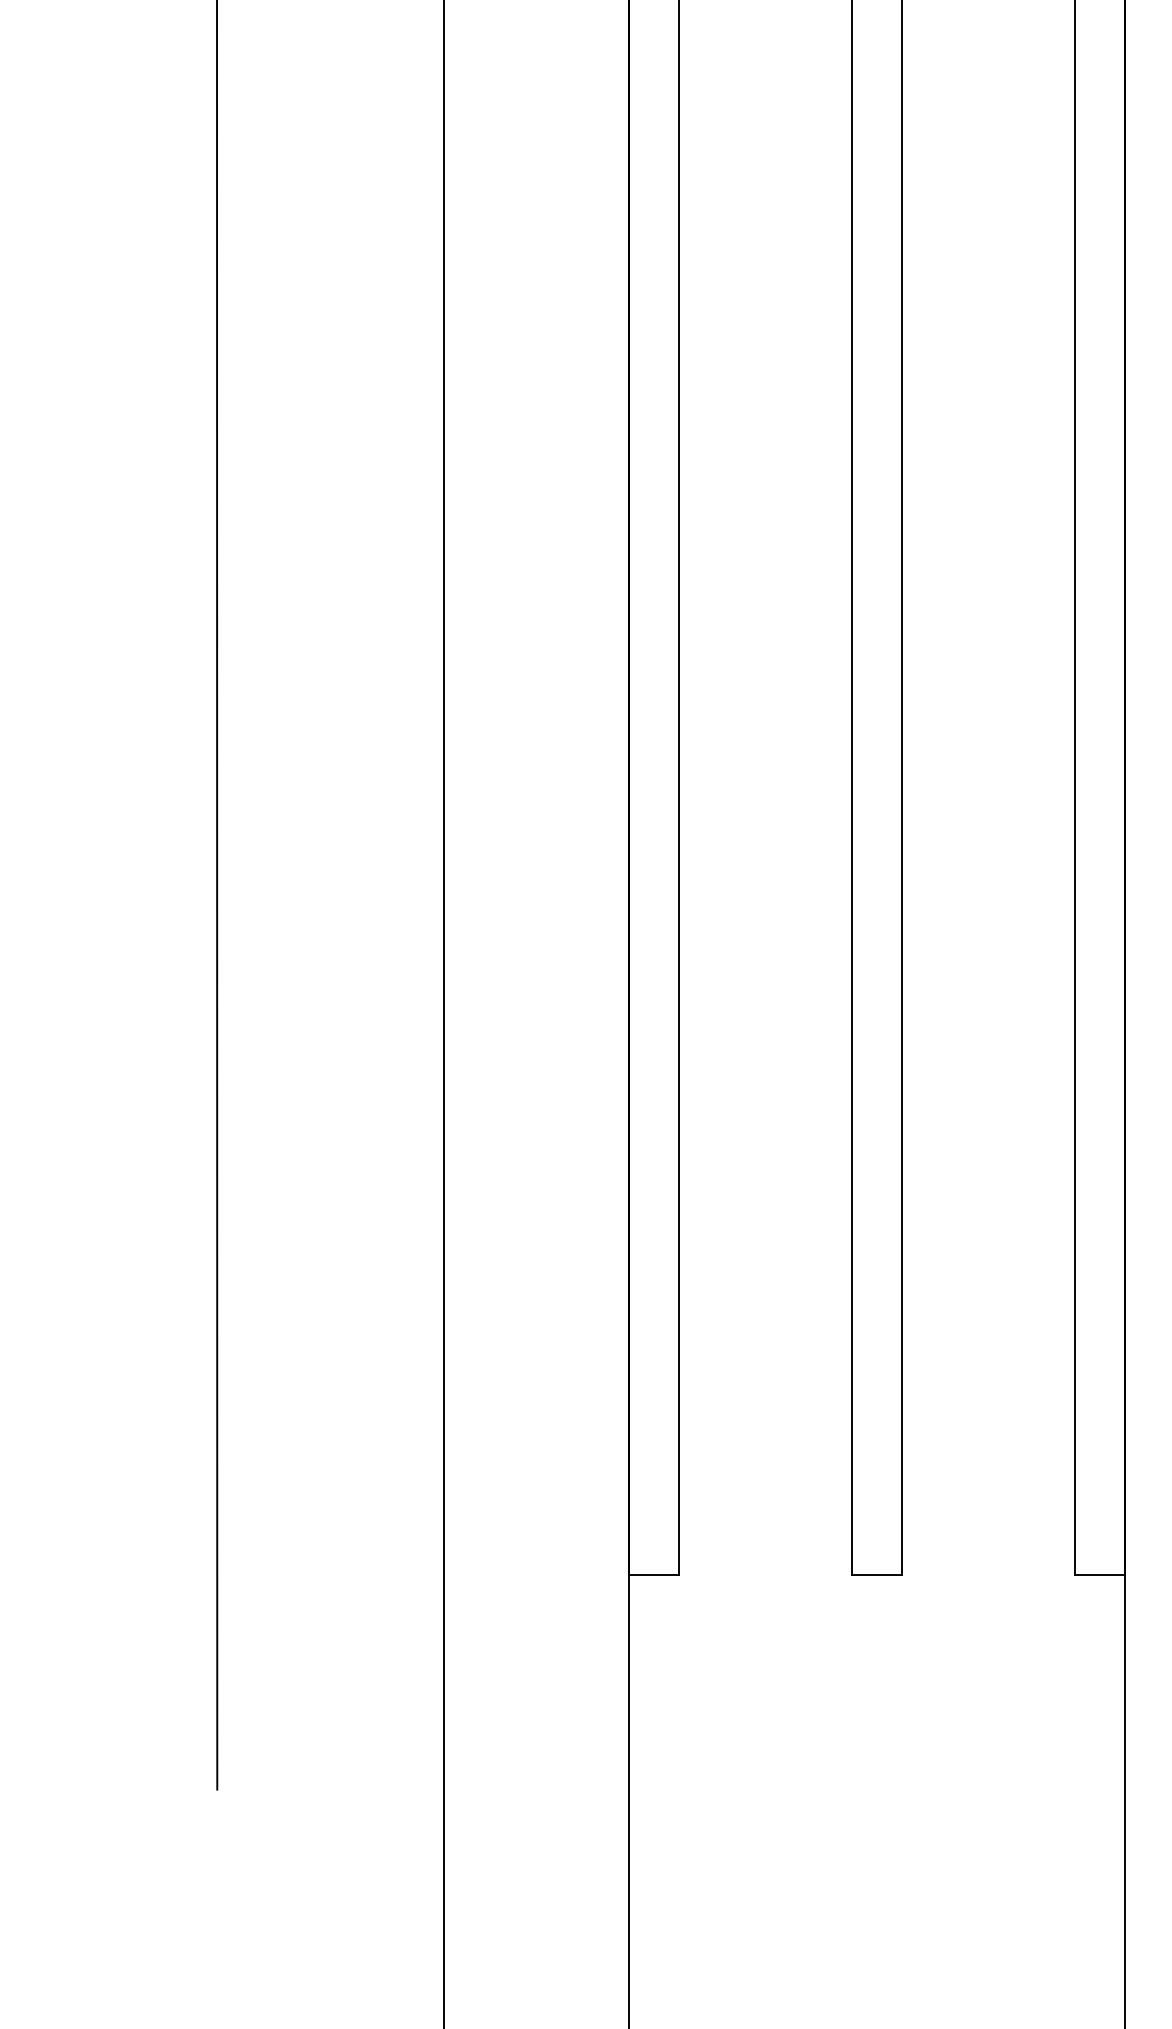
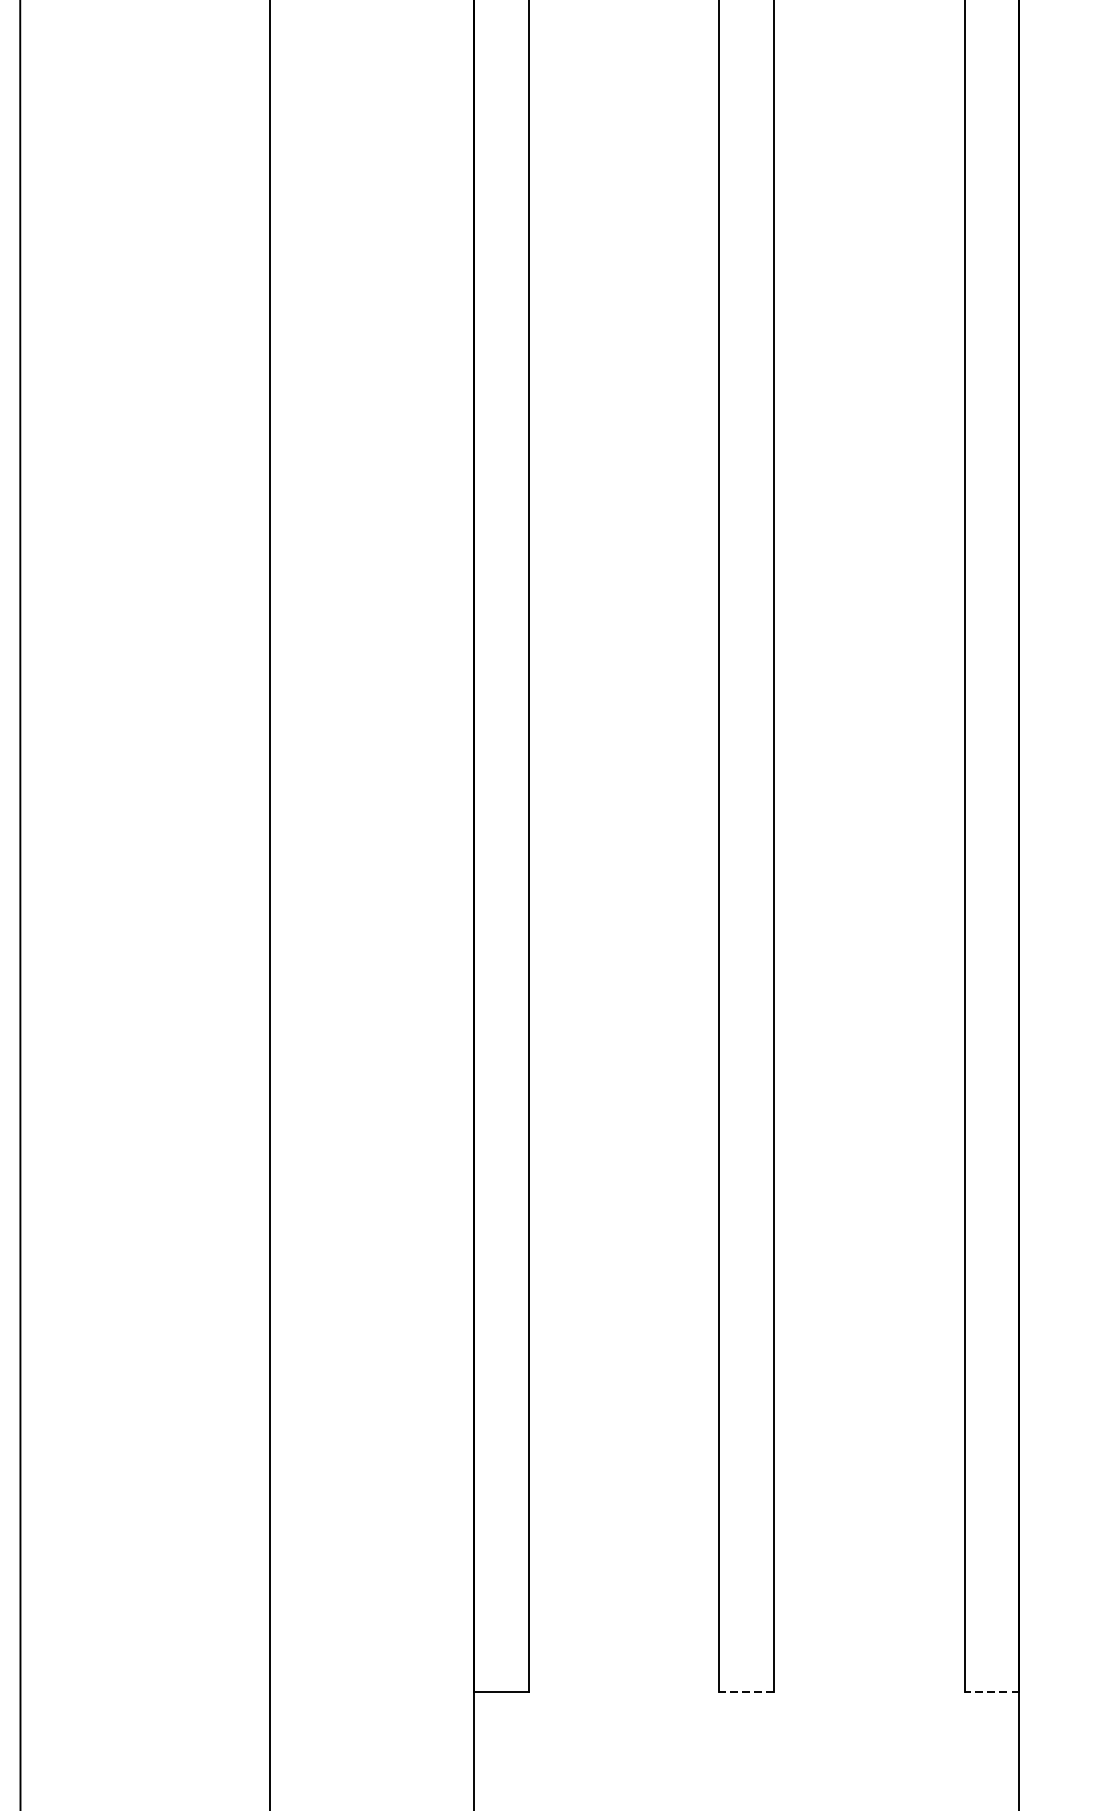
line: (877, 1575) -> (747, 1692), solid -> dashed
line: (1099, 1575) -> (991, 1692), solid -> dashed

